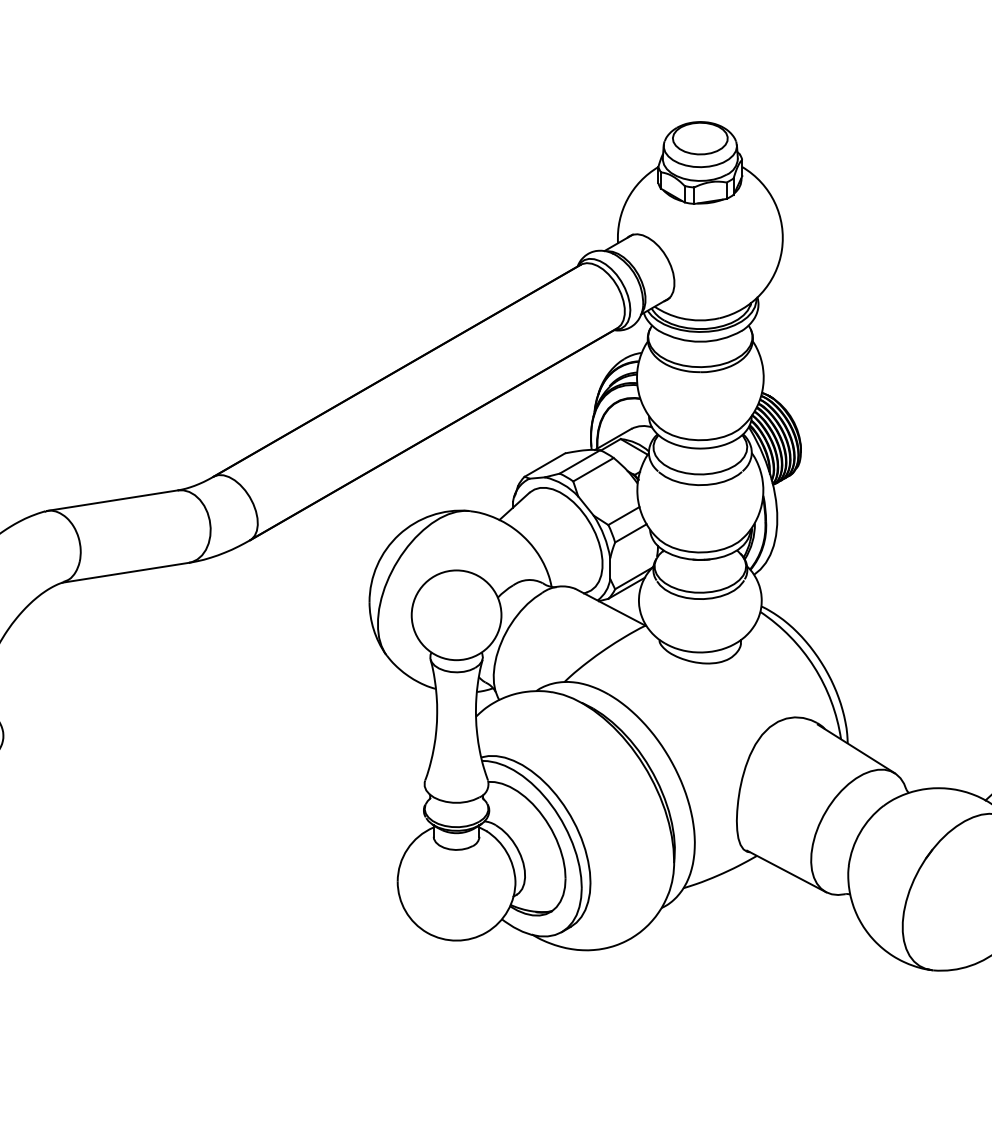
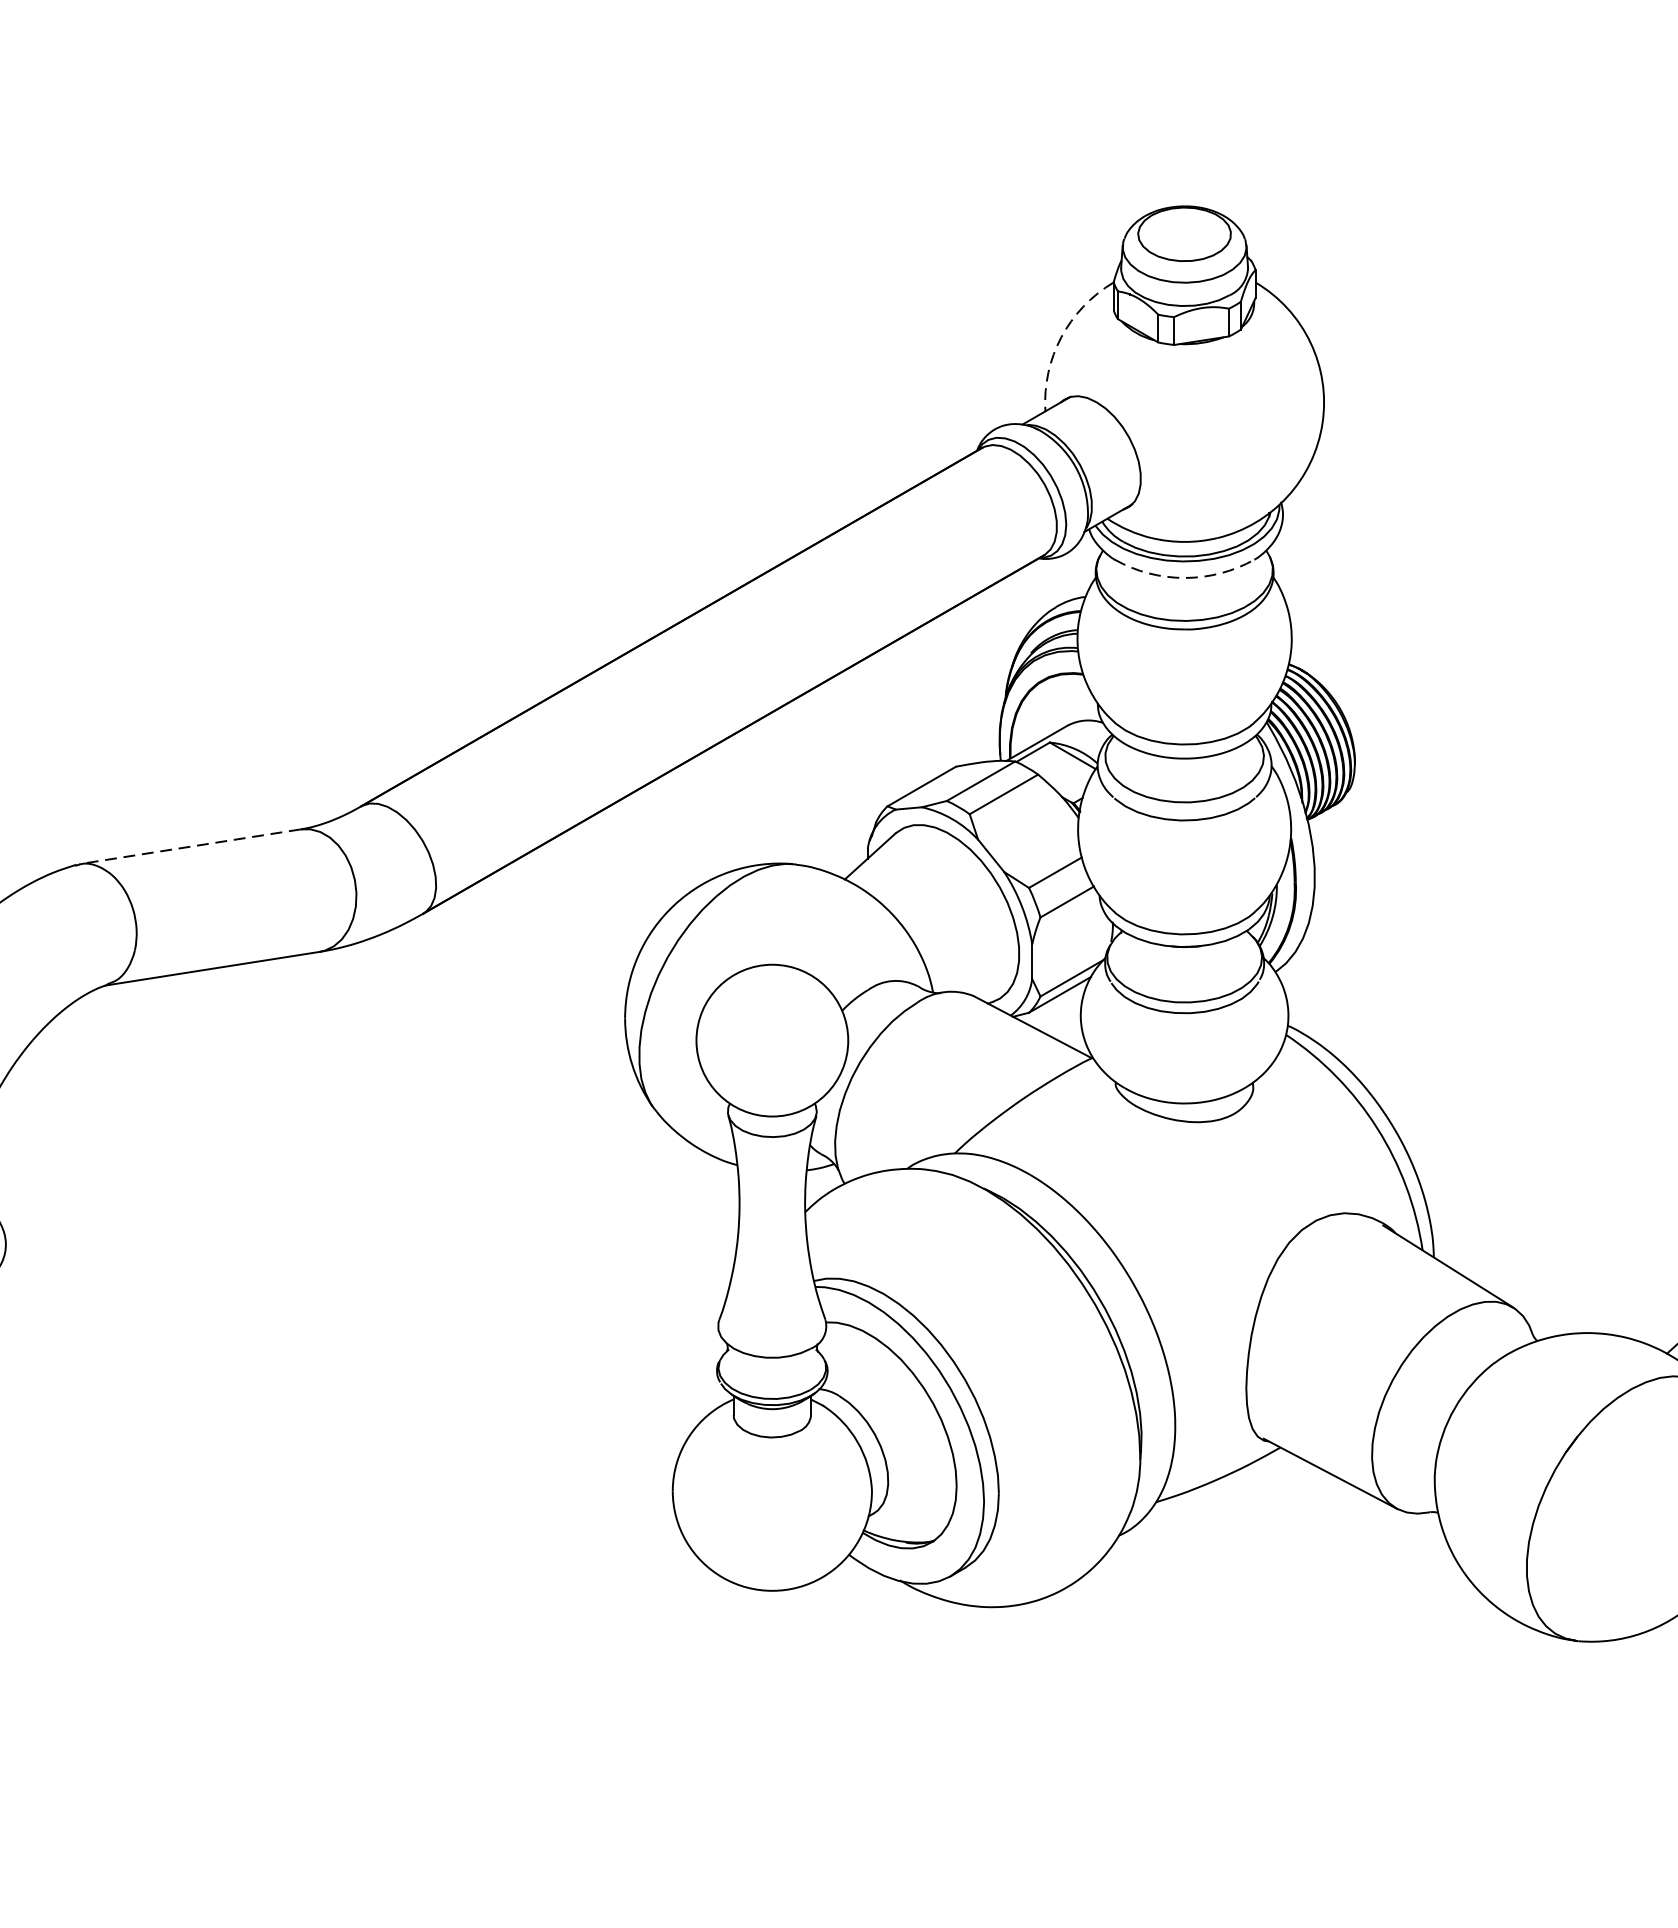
arc: (627, 199) -> (1061, 337), solid -> dashed
arc: (700, 341) -> (1184, 577), solid -> dashed
line: (111, 500) -> (188, 846), solid -> dashed

